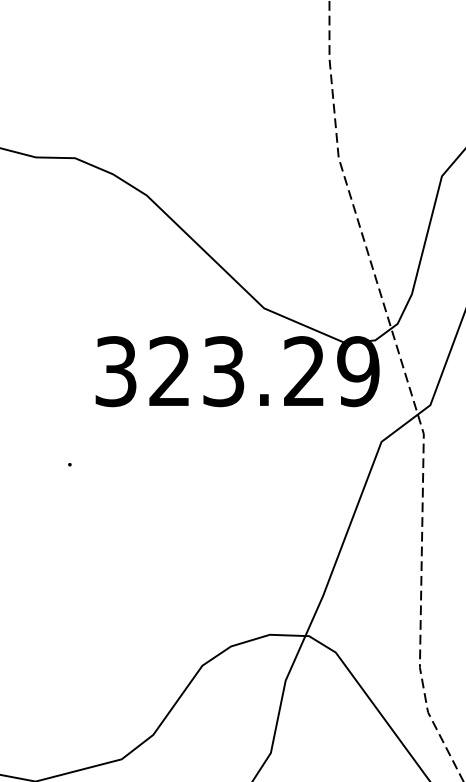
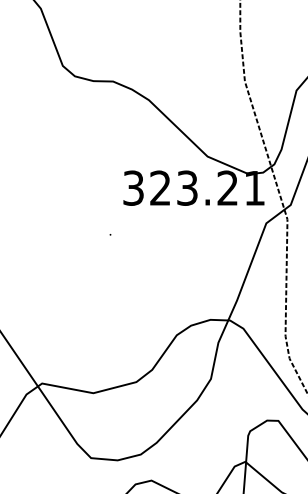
text: (357, 370) -> (254, 187), 323.29 -> 323.21

